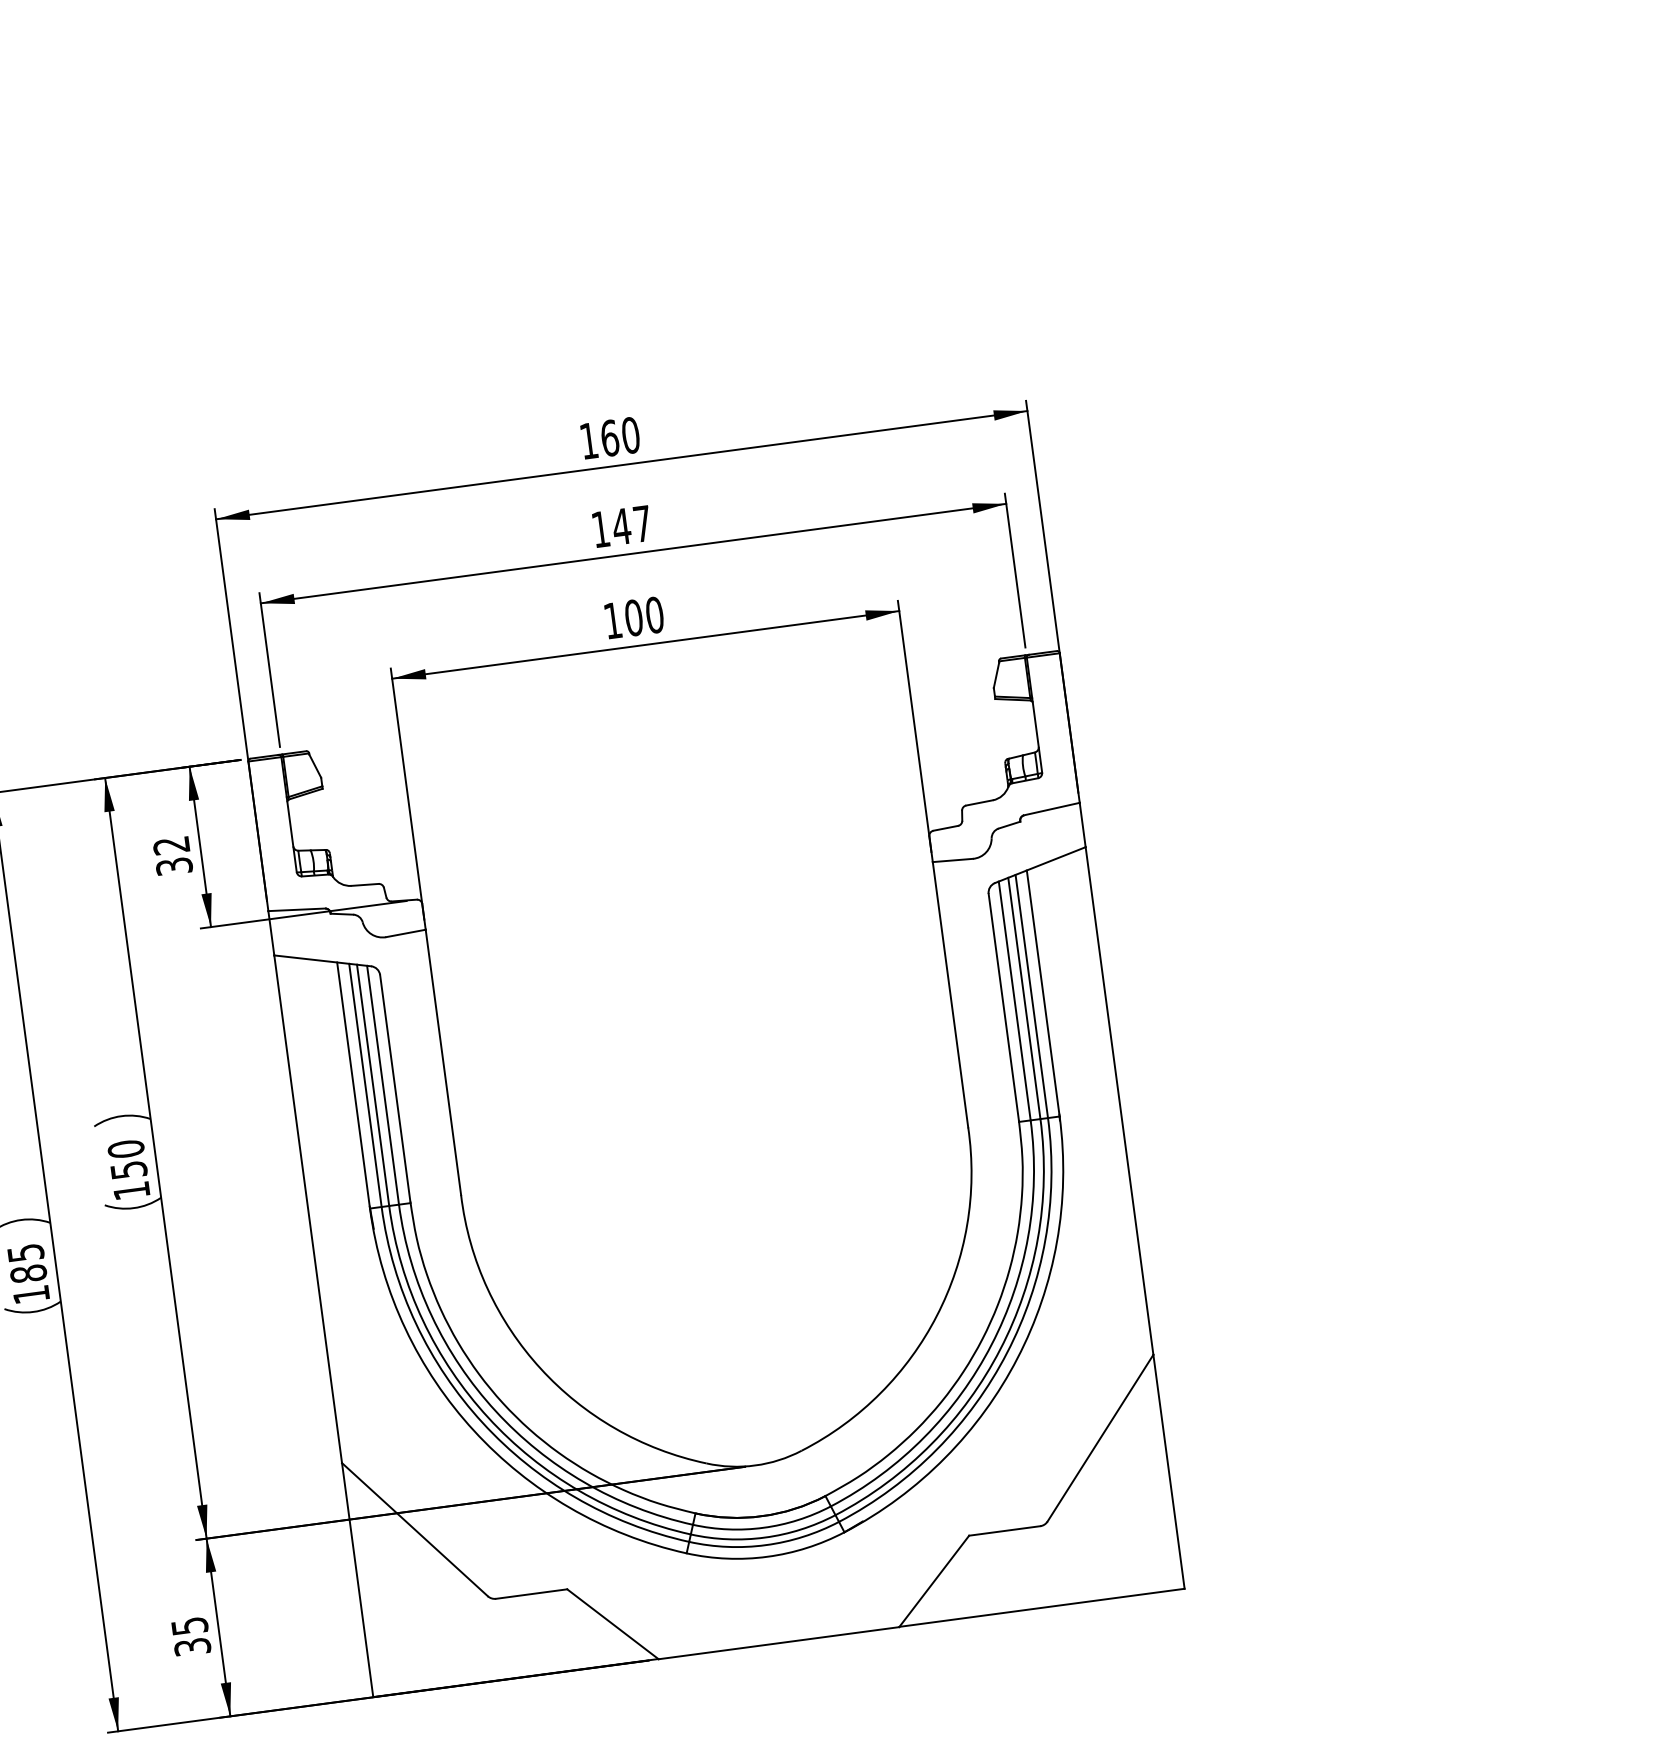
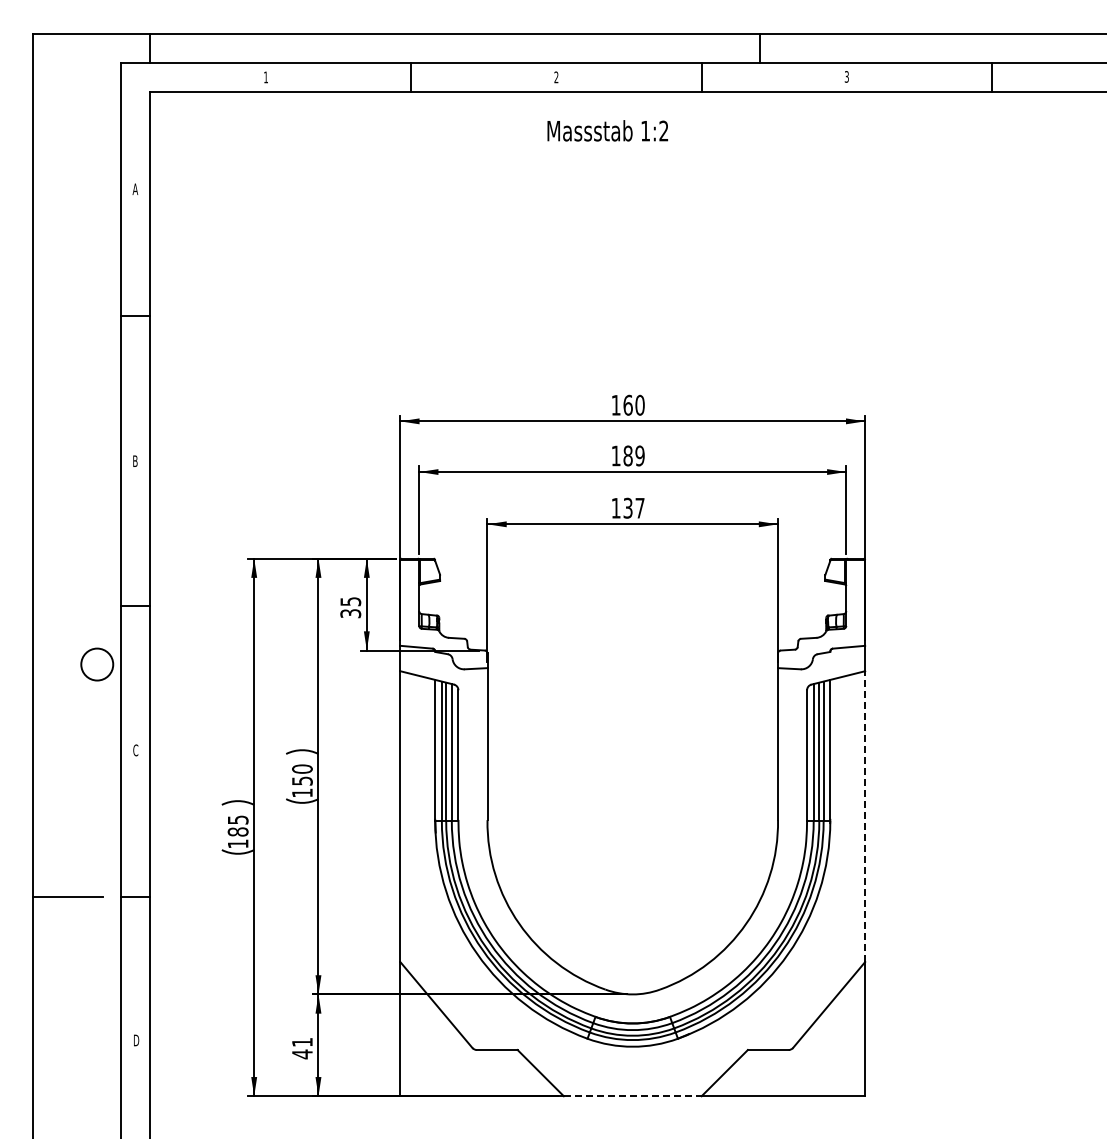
text: (631, 524) -> (633, 455), 147 -> 189
text: (643, 615) -> (633, 507), 100 -> 137
text: (171, 845) -> (350, 601), 32 -> 35
line: (1120, 1100) -> (865, 816), solid -> dashed
text: (191, 1636) -> (302, 1048), 35 -> 41
line: (778, 1643) -> (632, 1096), solid -> dashed

